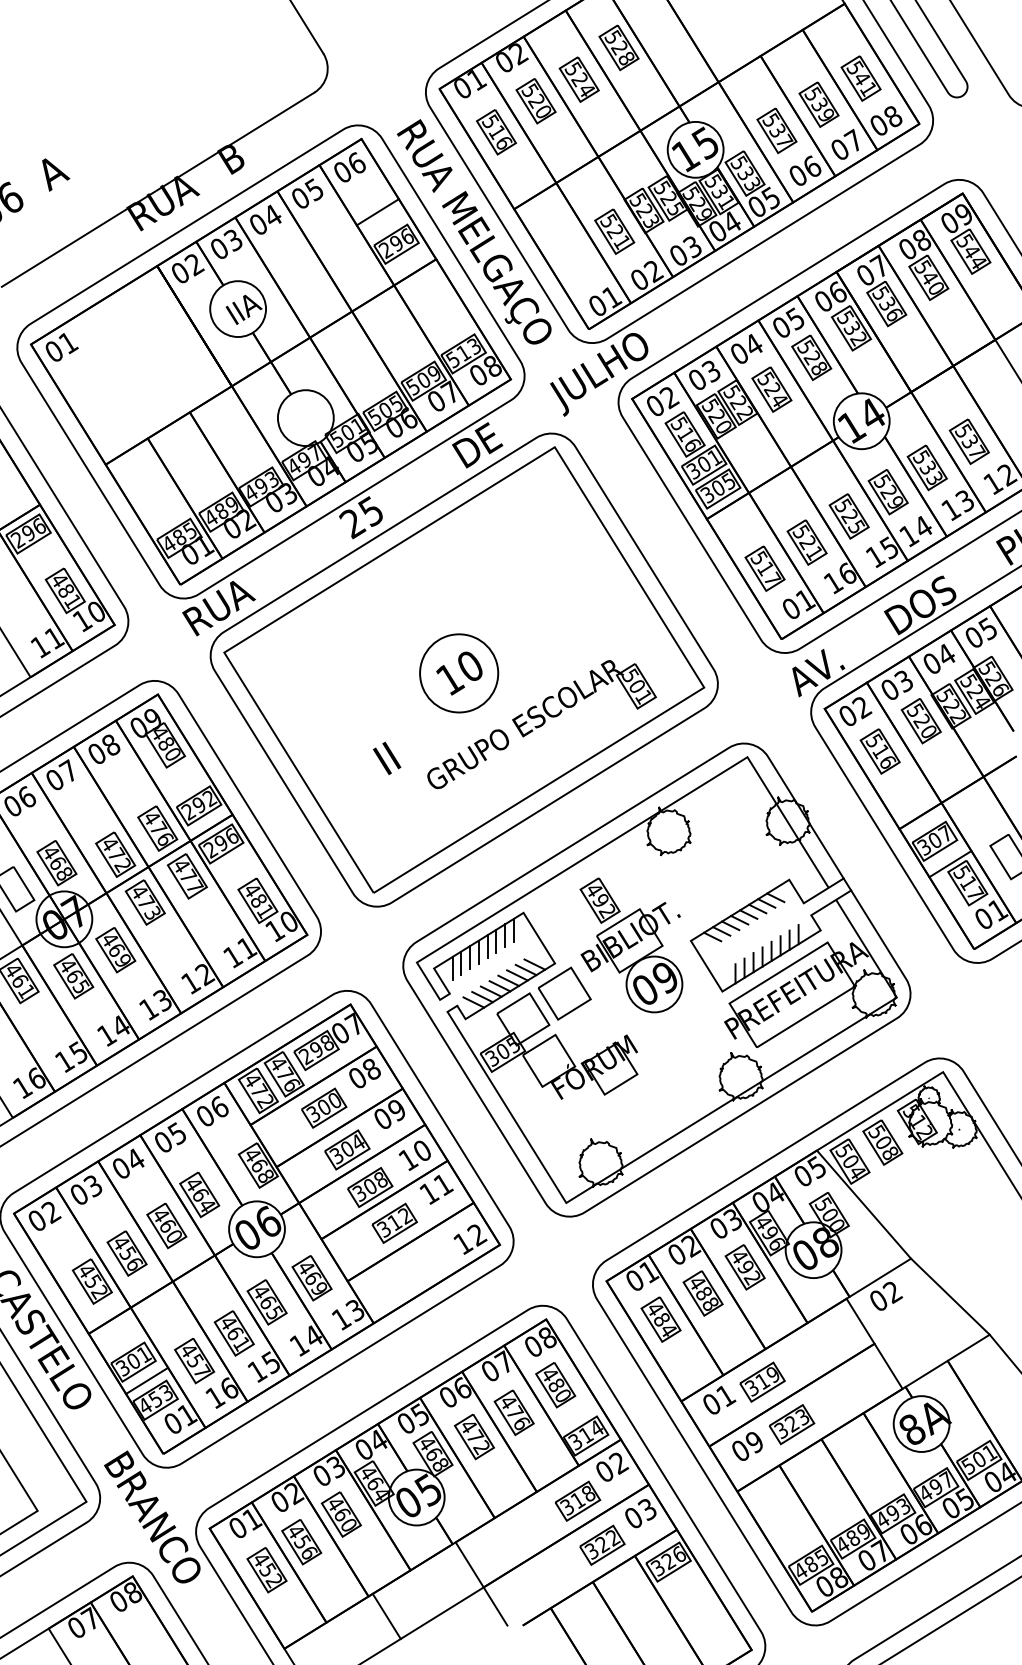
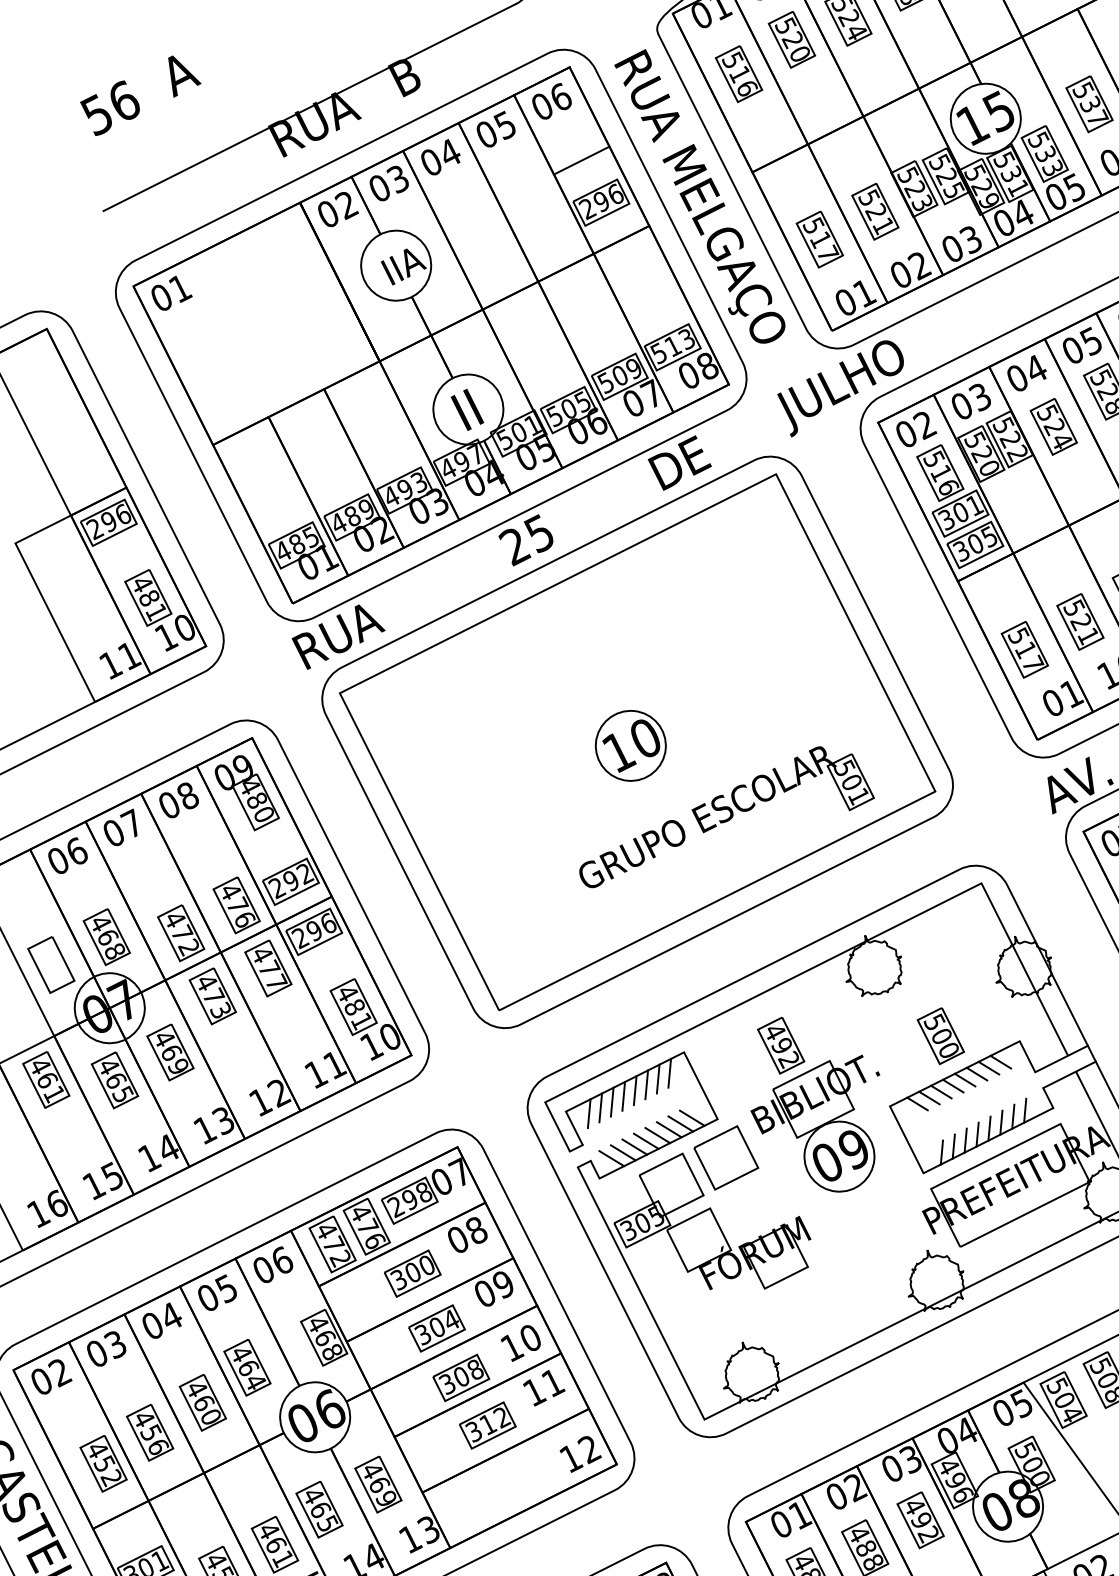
part: (572, 257) -> (819, 239), added
circle: (459, 673) -> (631, 746), size x0.71
text: (387, 757) -> (468, 408), moved
part: (725, 881) -> (939, 1036), added

